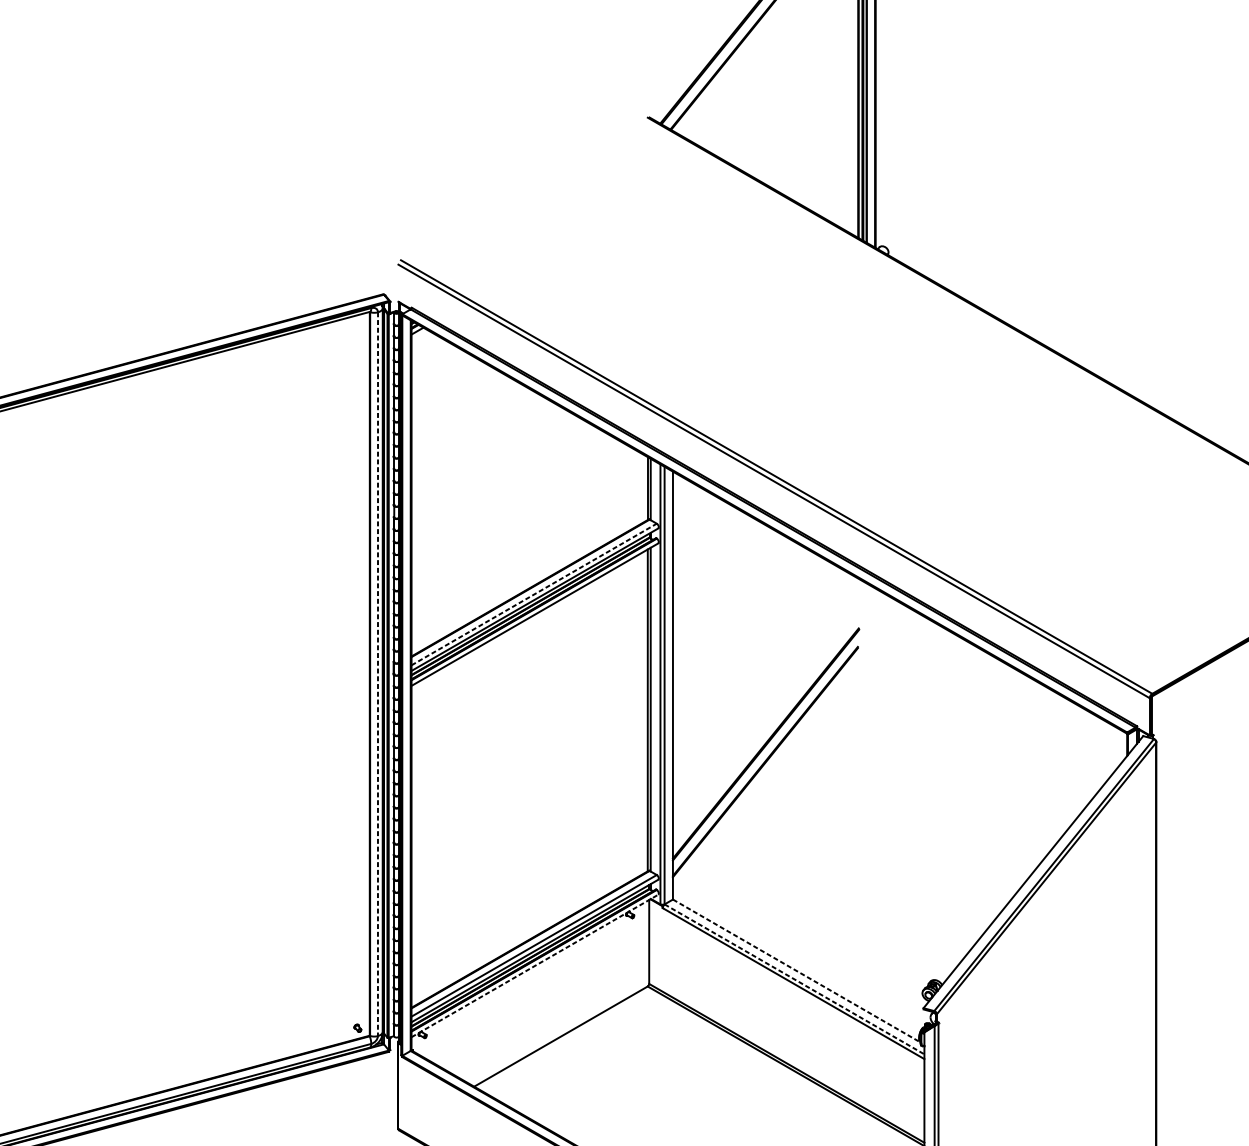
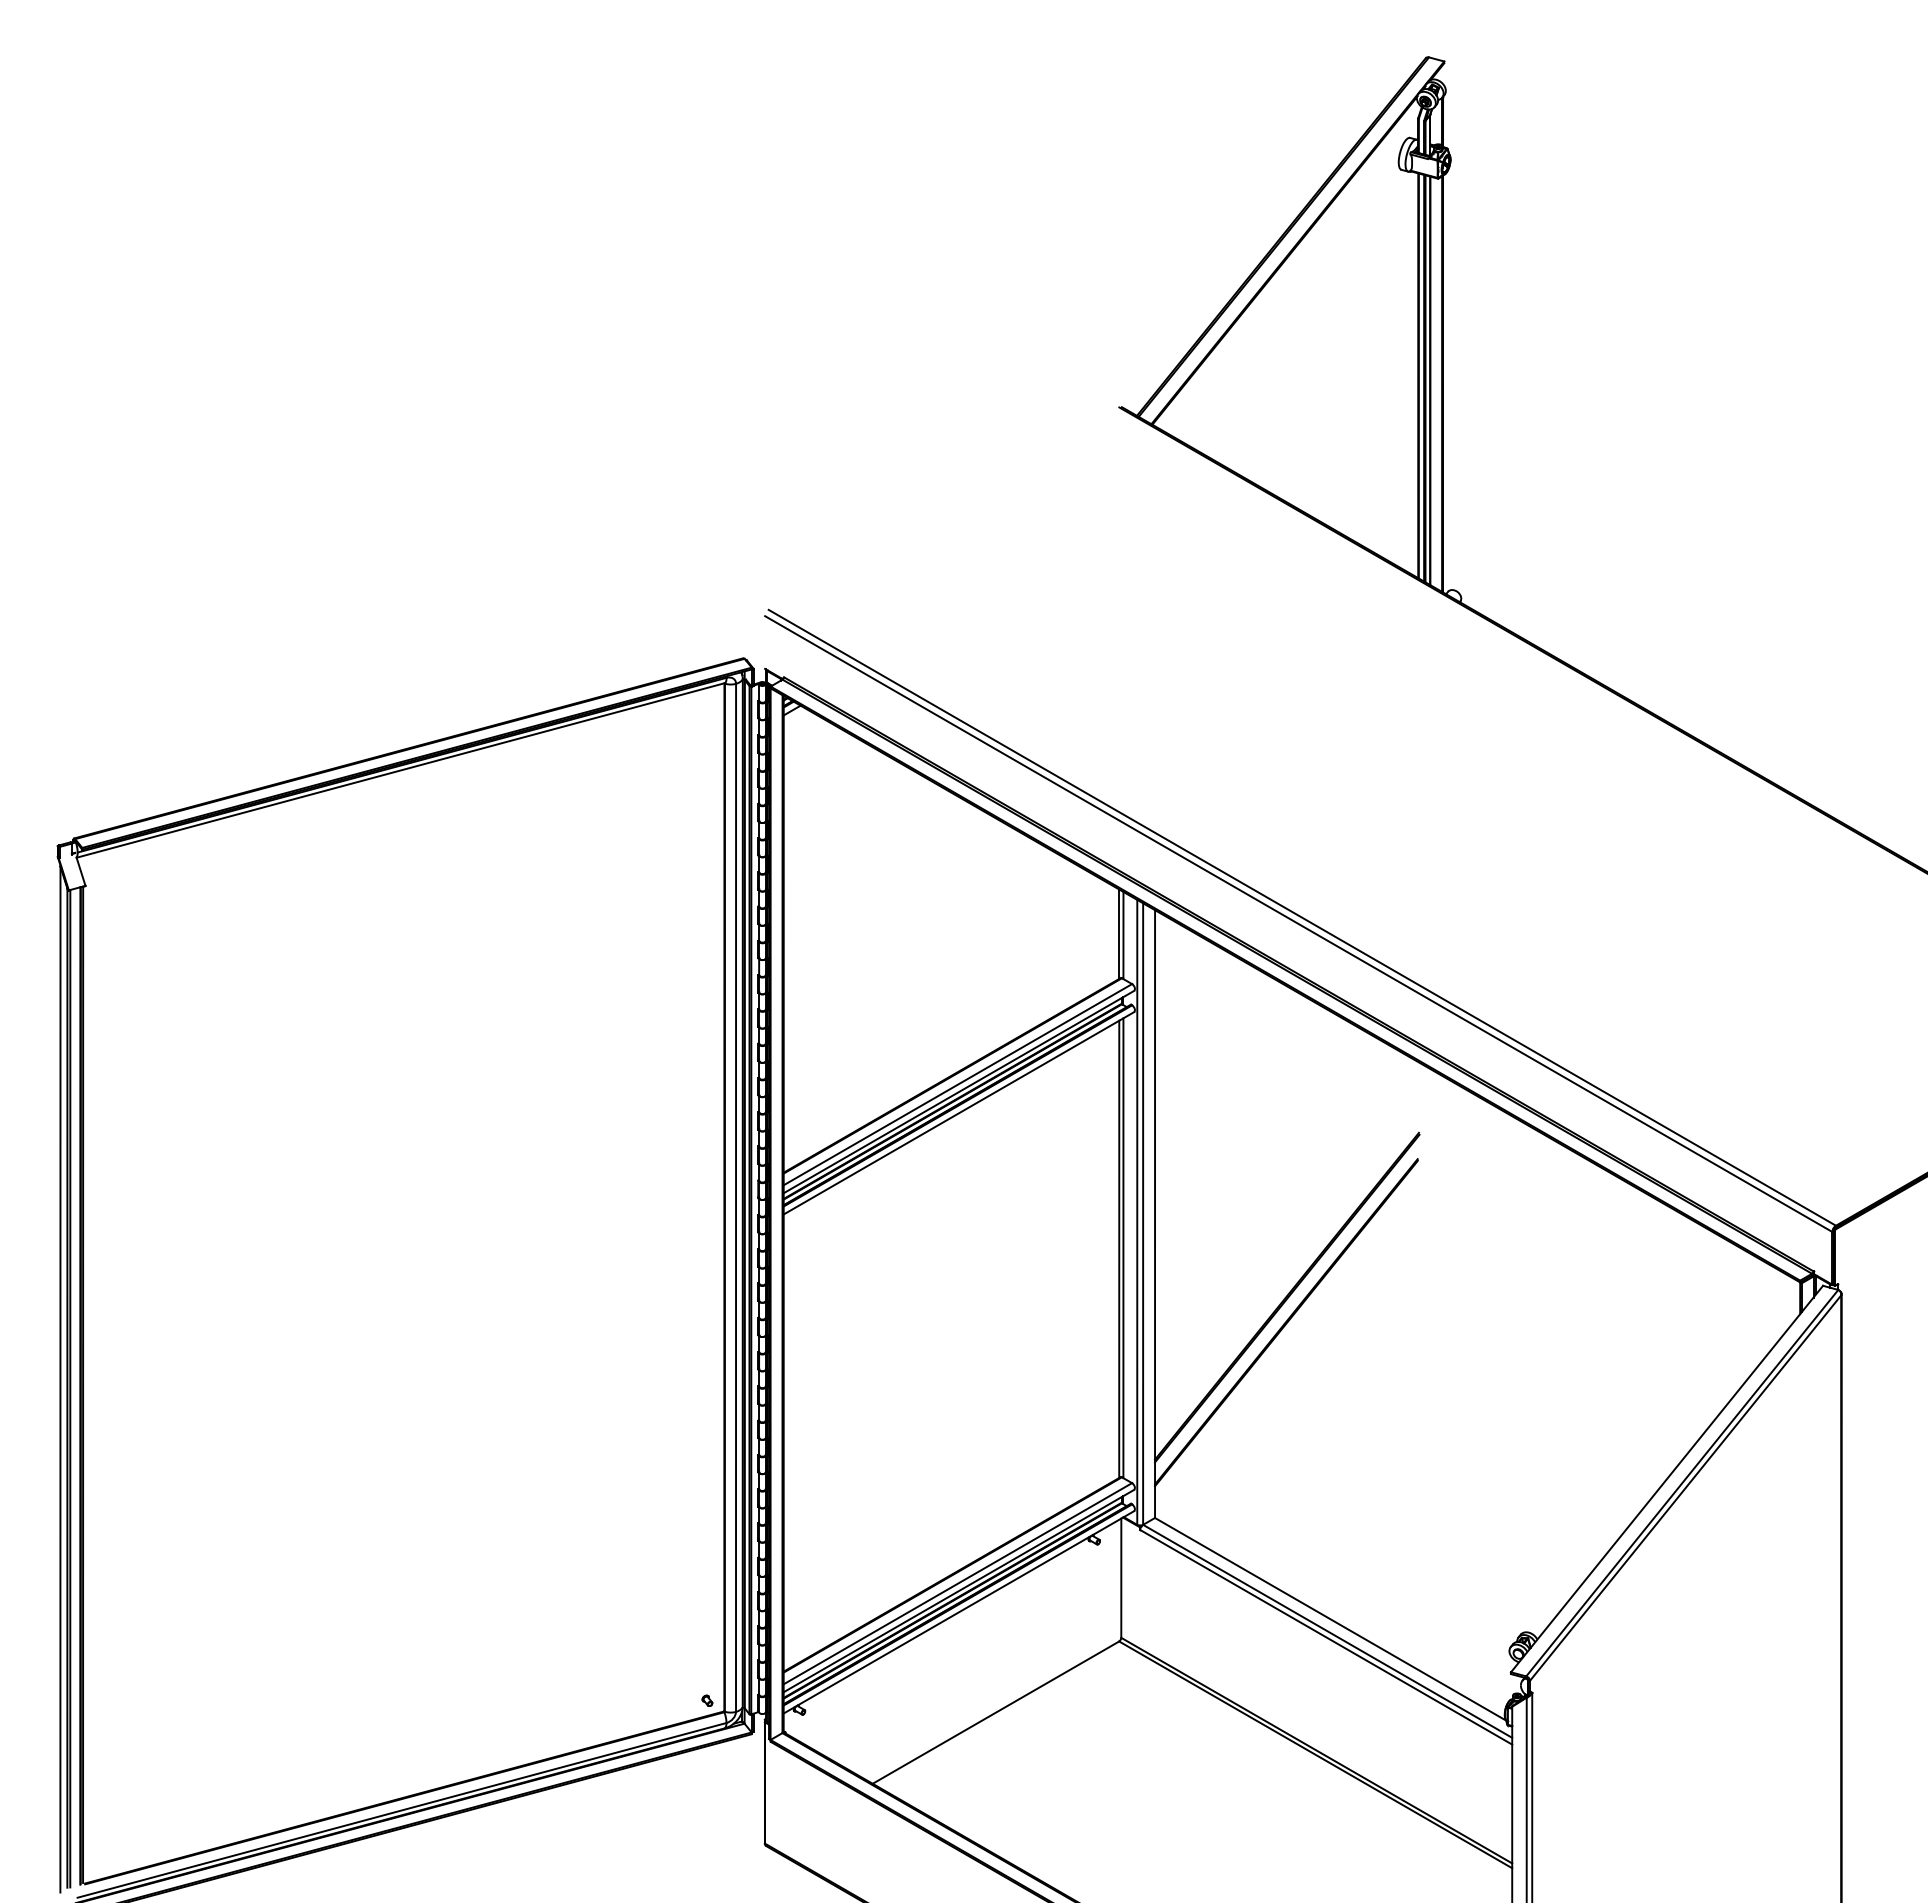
line: (534, 594) -> (958, 1084), dashed -> solid
line: (378, 674) -> (736, 1198), dashed -> solid
line: (535, 966) -> (959, 1612), dashed -> solid
line: (796, 971) -> (1330, 1619), dashed -> solid
line: (795, 979) -> (1328, 1631), dashed -> solid

